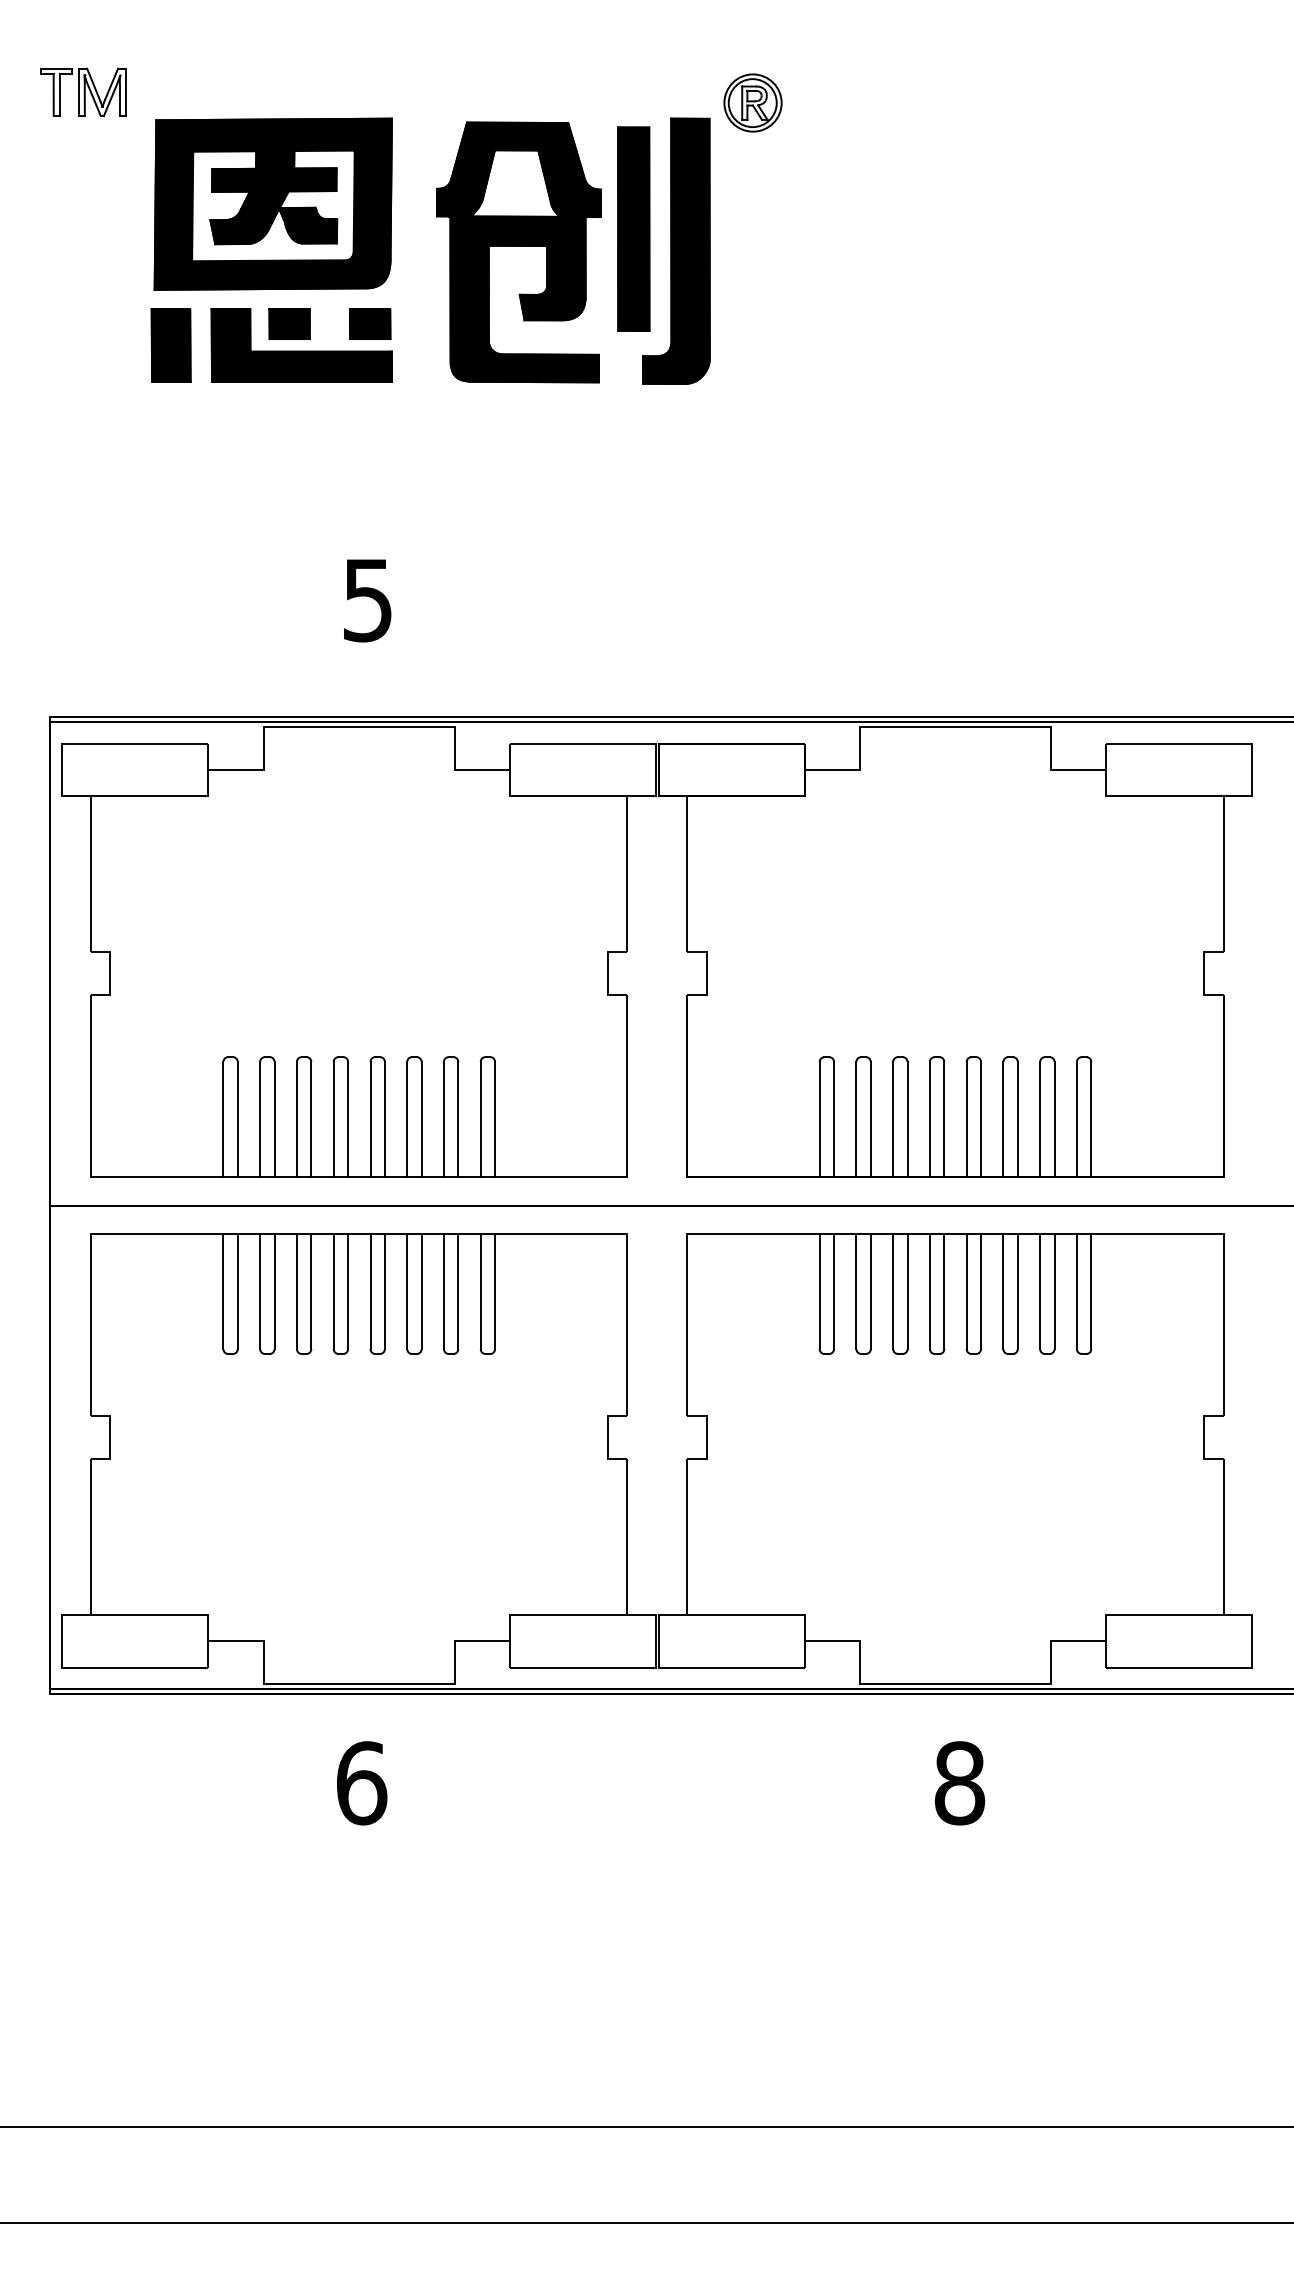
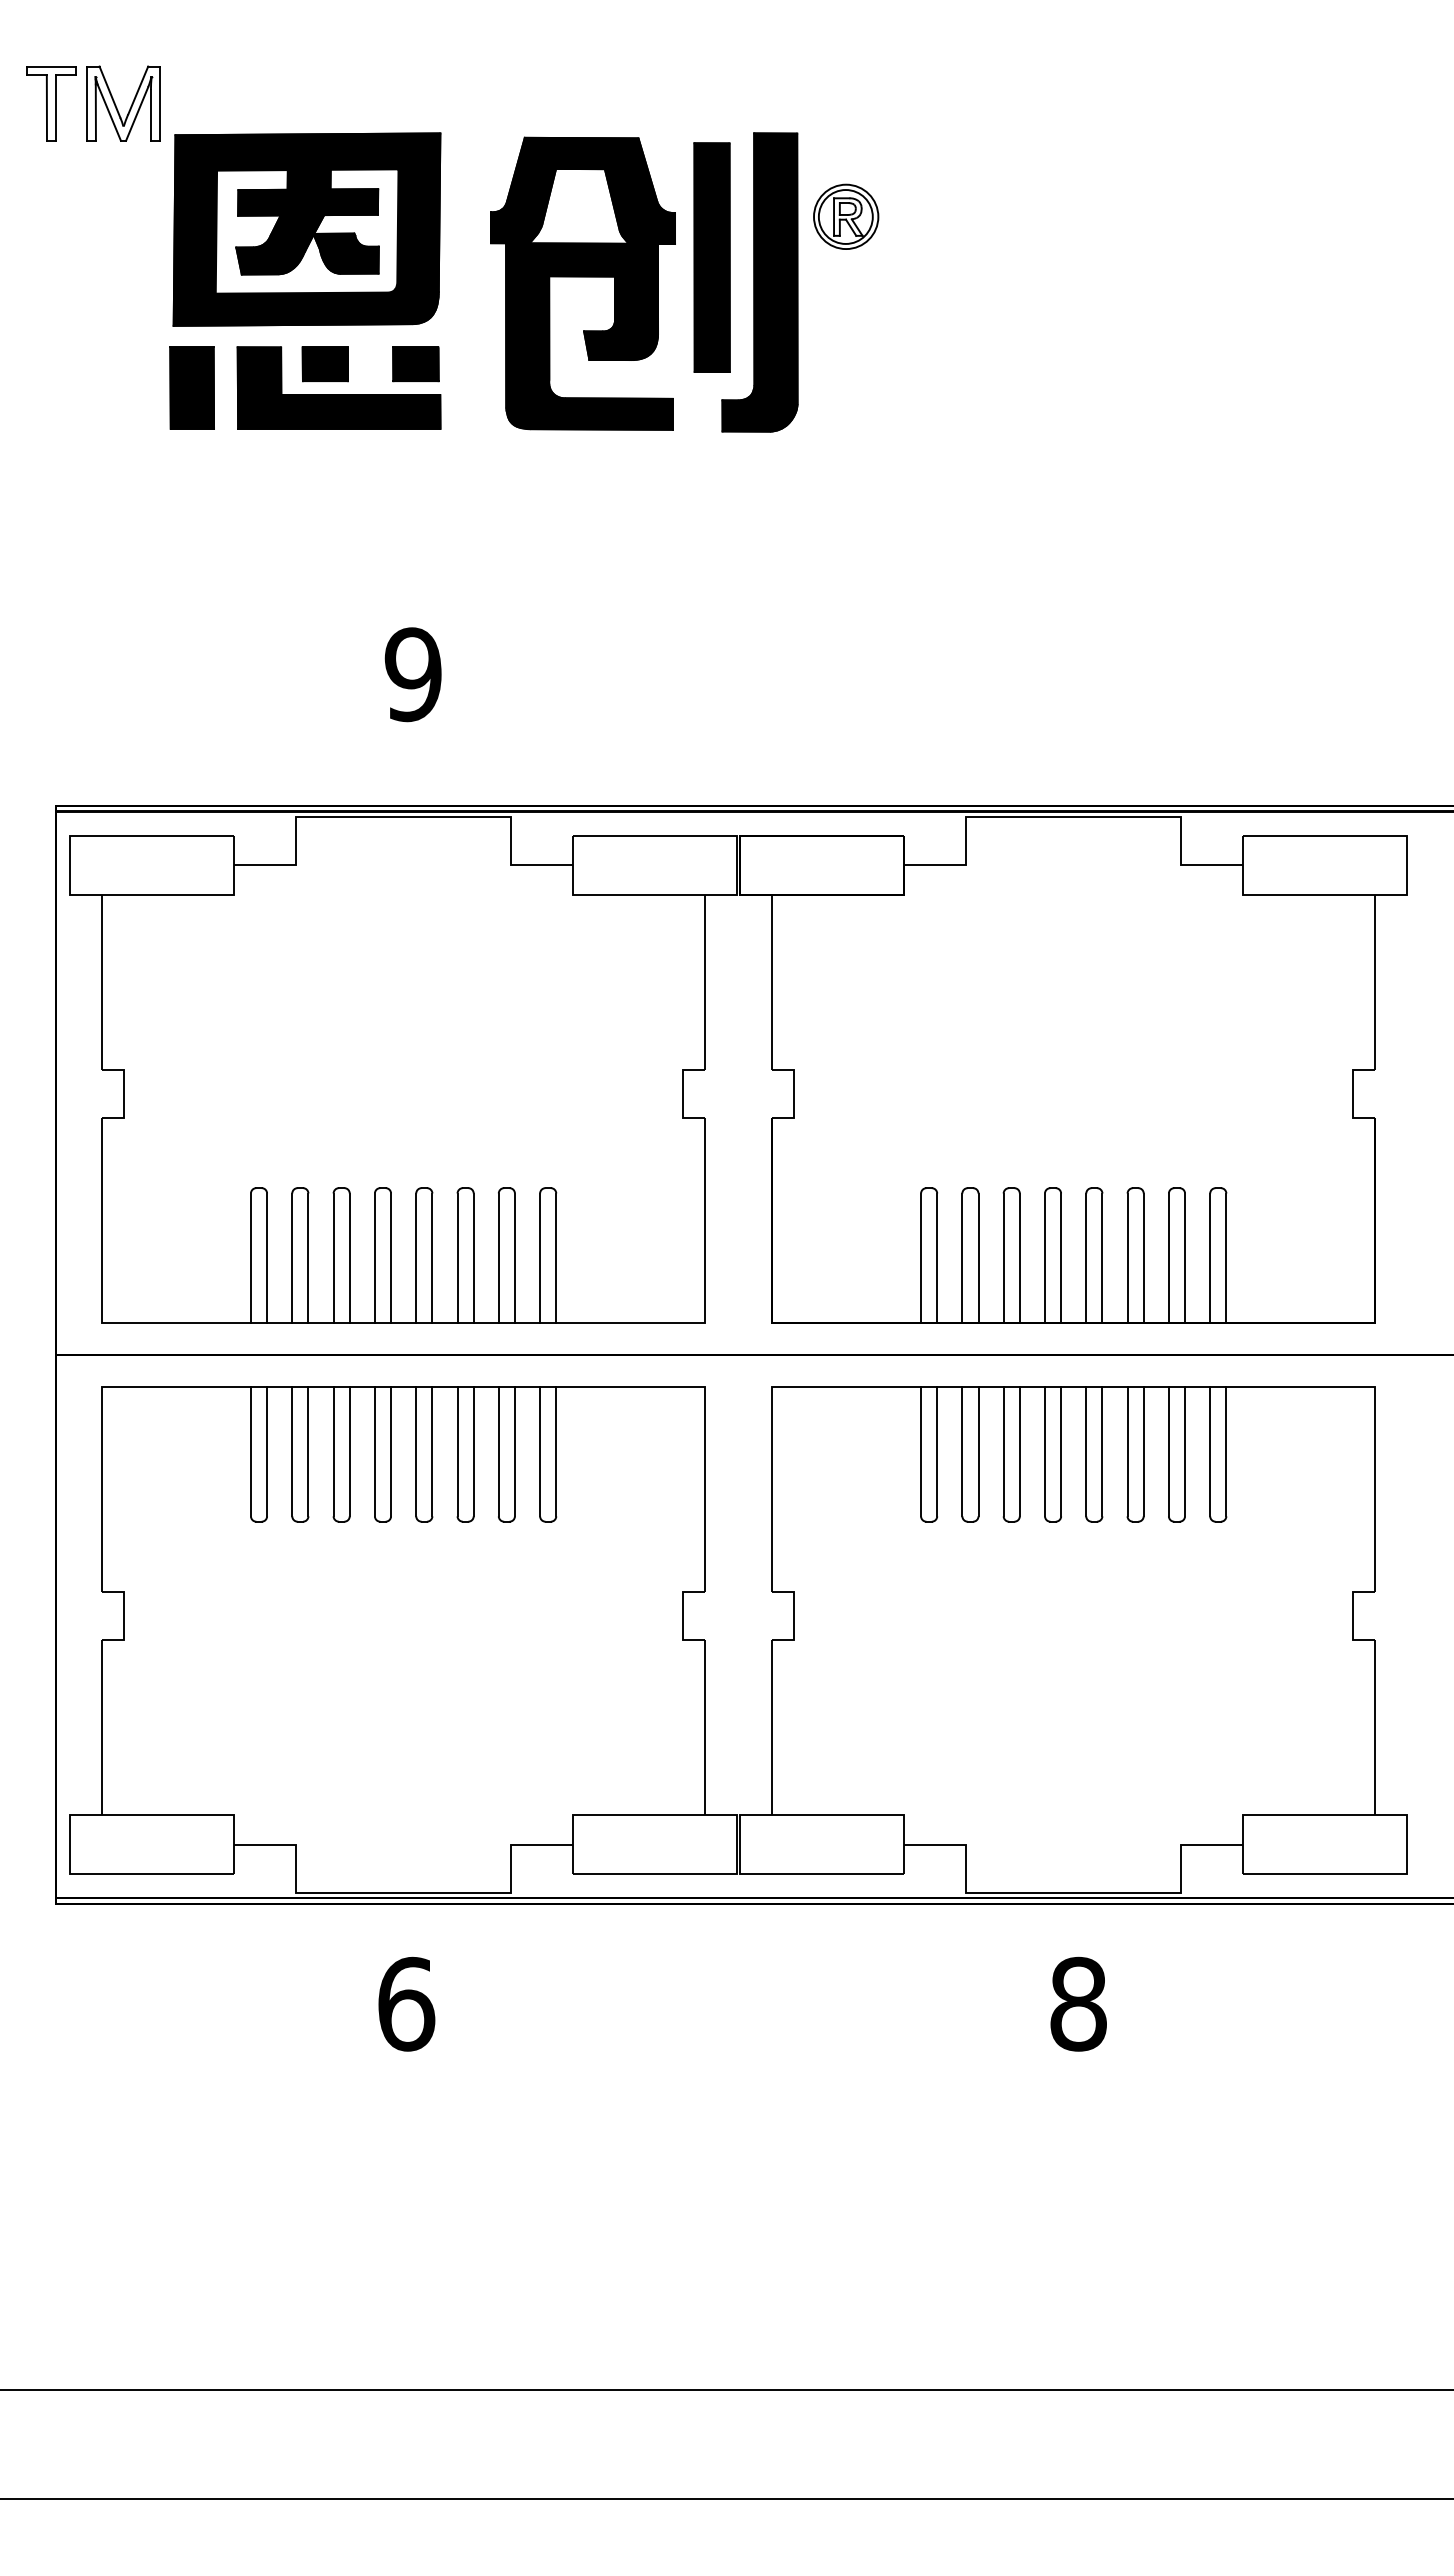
part: (83, 92) -> (93, 103), size x1.4
part: (753, 102) -> (846, 216), moved
text: (367, 600) -> (412, 674), 5 -> 9

